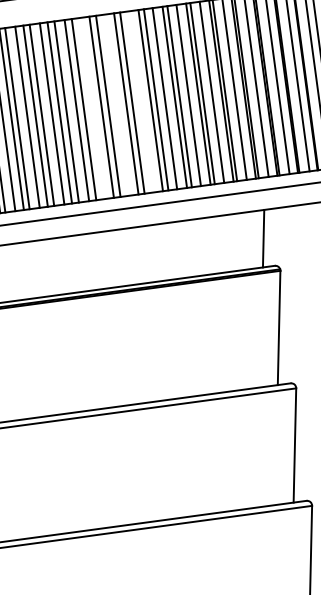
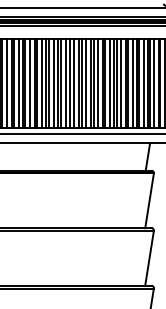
line: (140, 100) -> (97, 82), added
line: (115, 103) -> (85, 82), added
line: (91, 107) -> (73, 82), added

